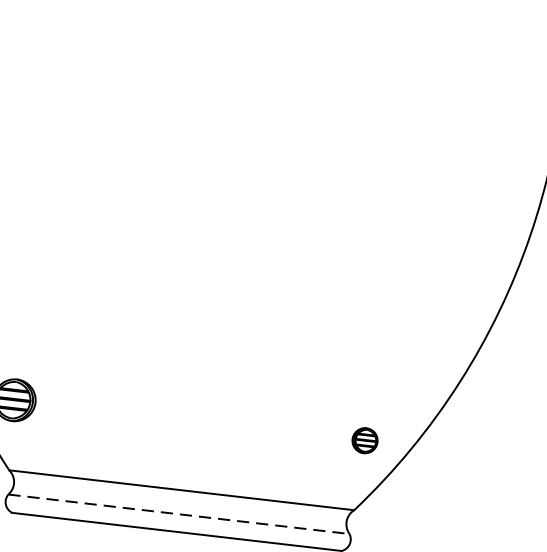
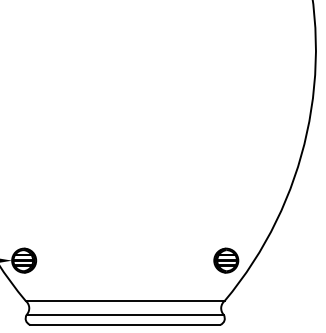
part: (365, 440) -> (226, 260), size x1.67
line: (179, 513) -> (125, 314), dashed -> solid

